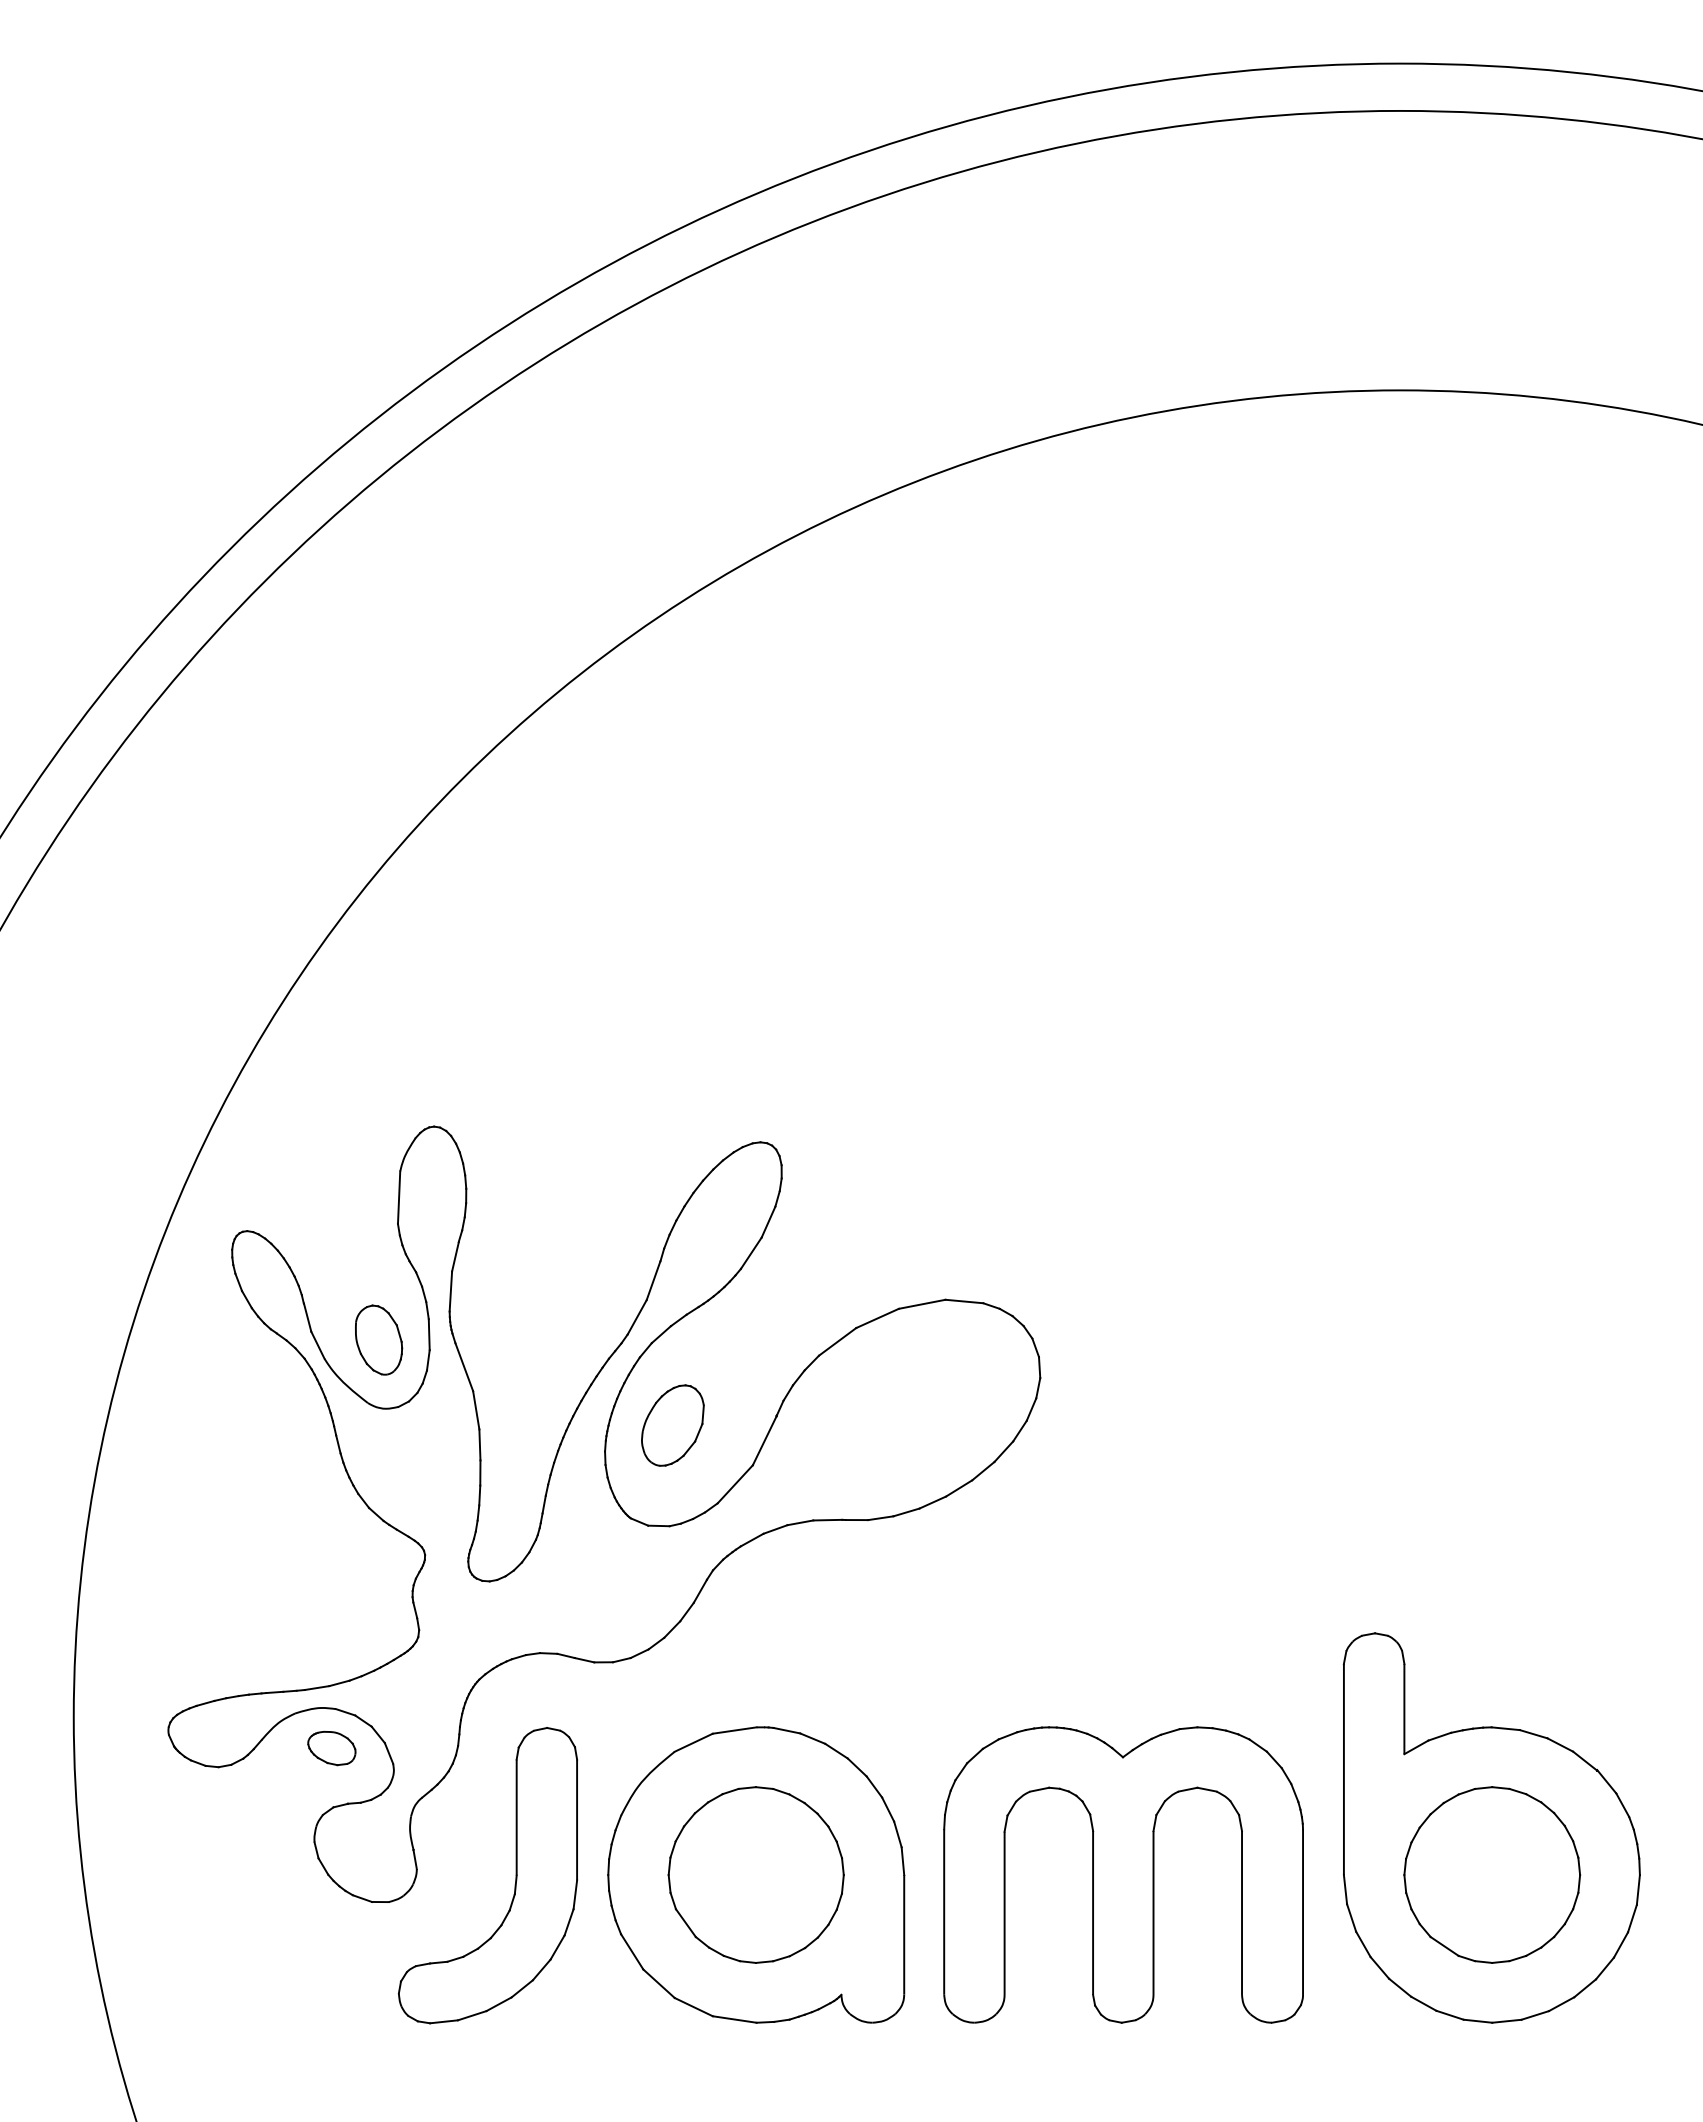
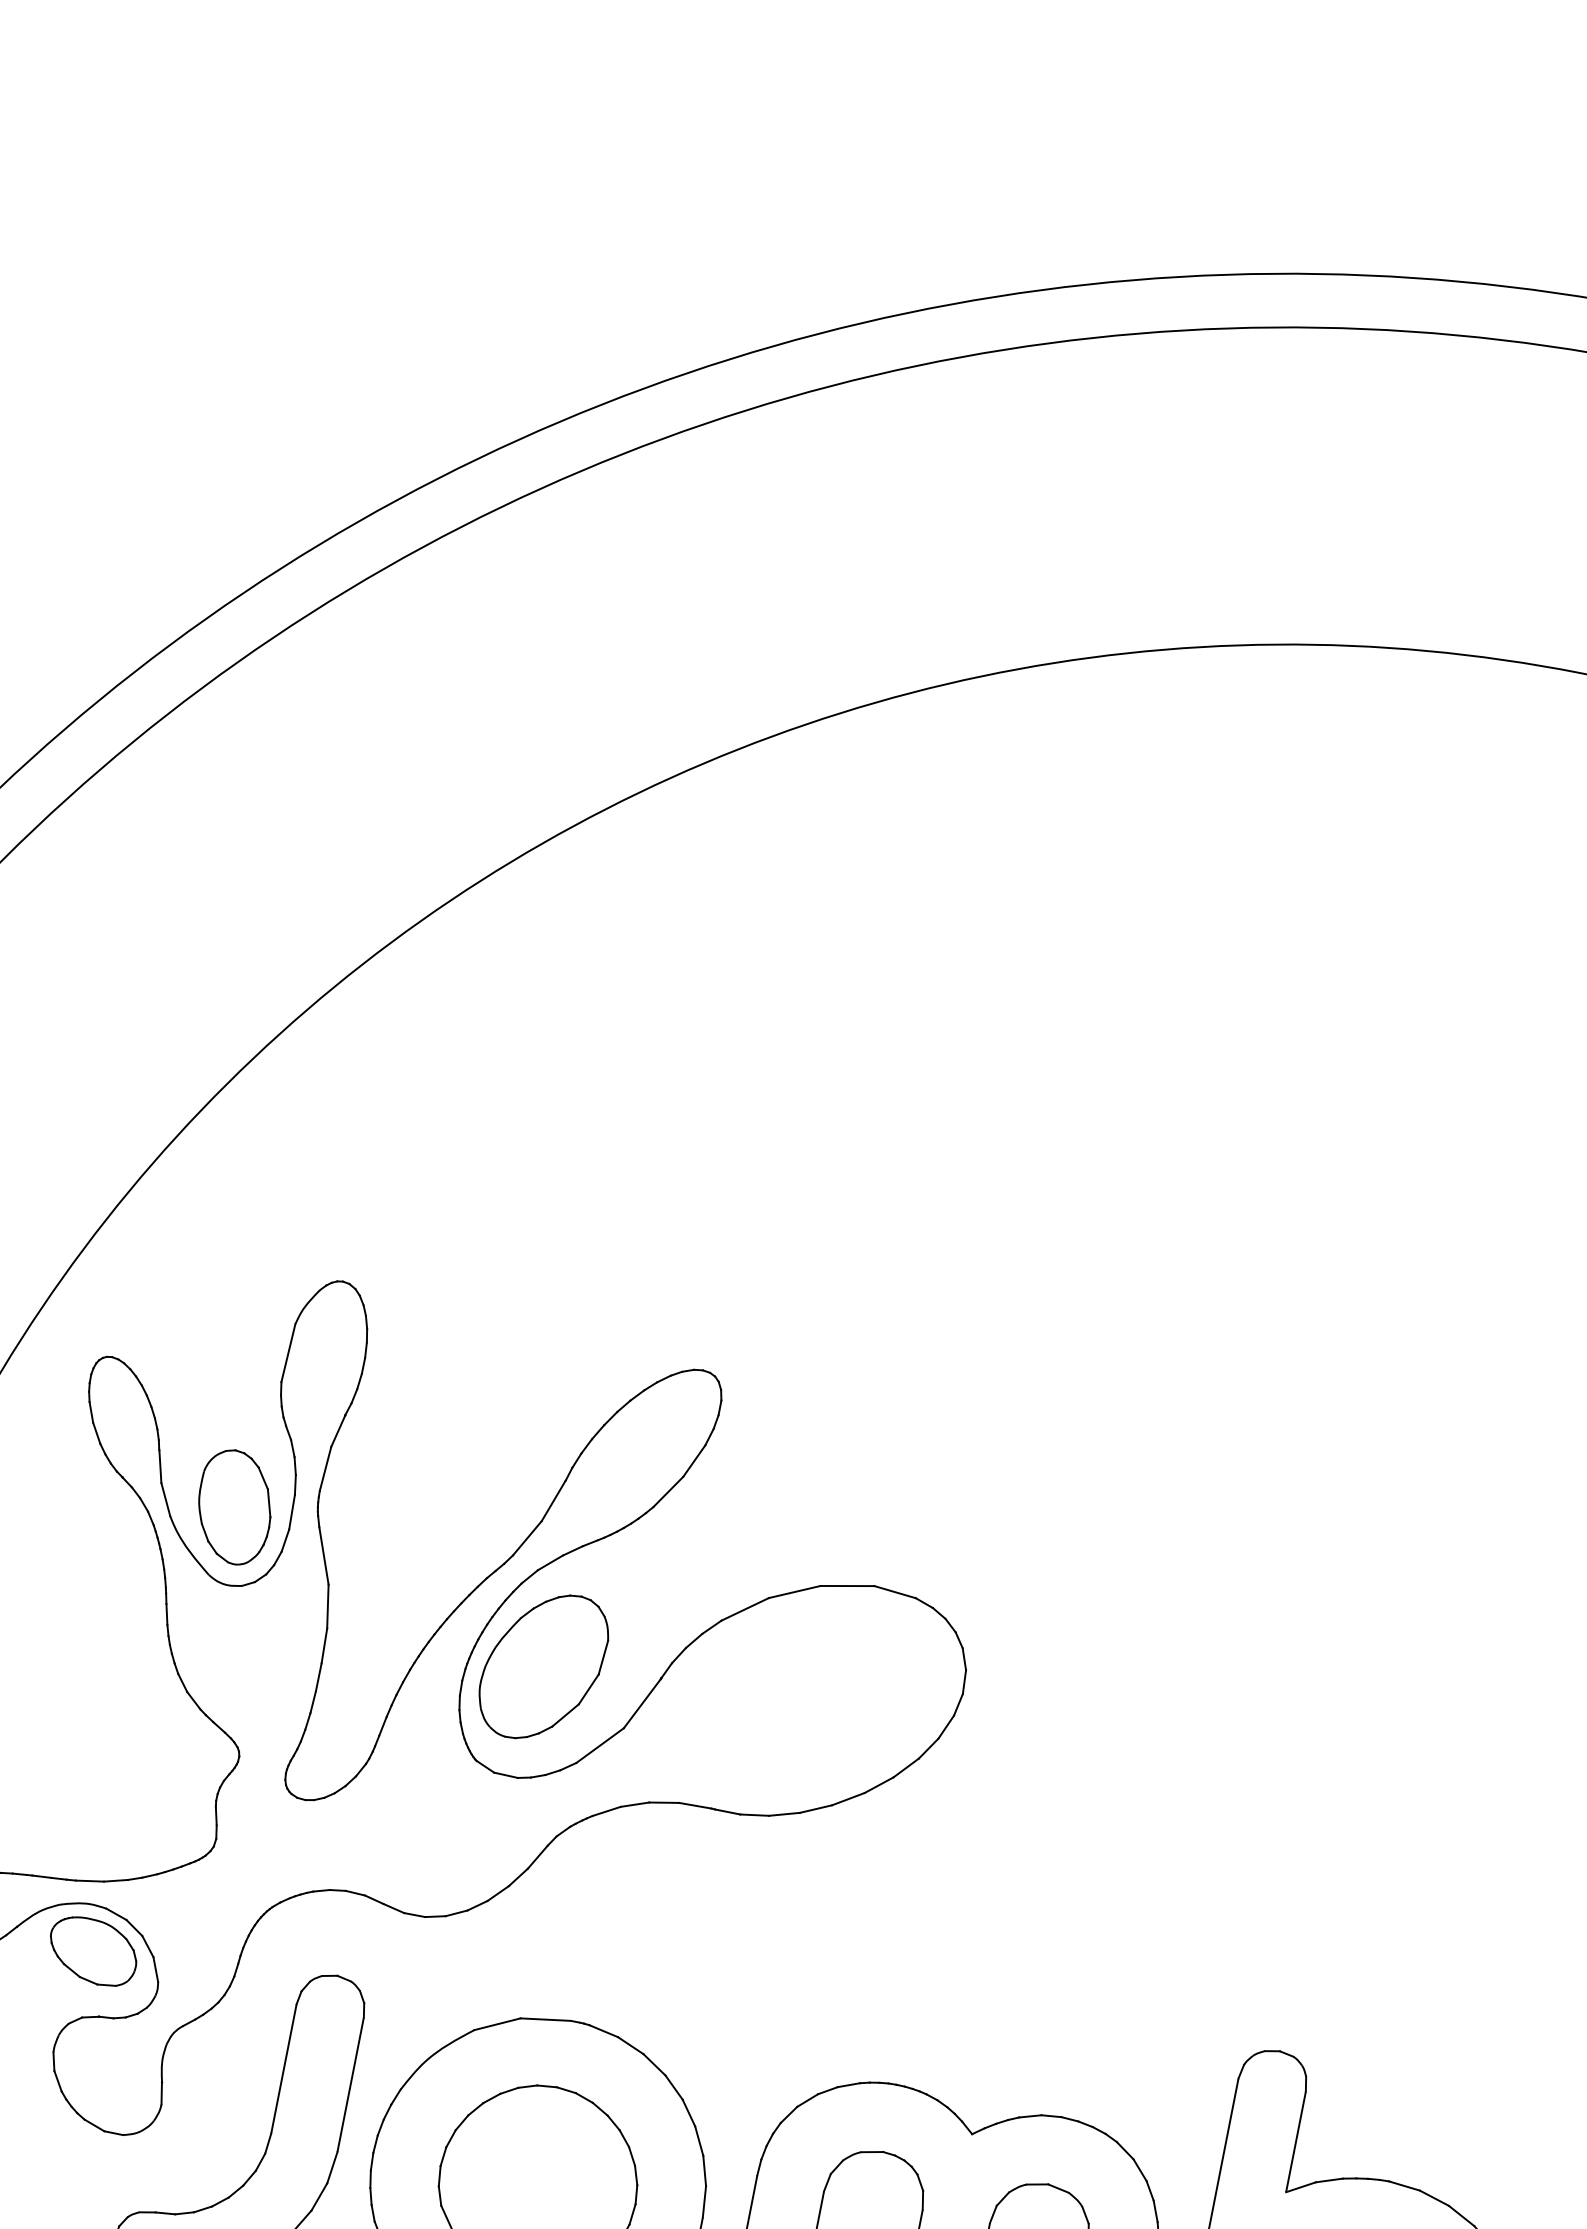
part: (378, 1339) -> (234, 1506), size x1.43
part: (672, 1425) -> (543, 1666), size x1.67
part: (331, 1748) -> (92, 1951), size x1.67

